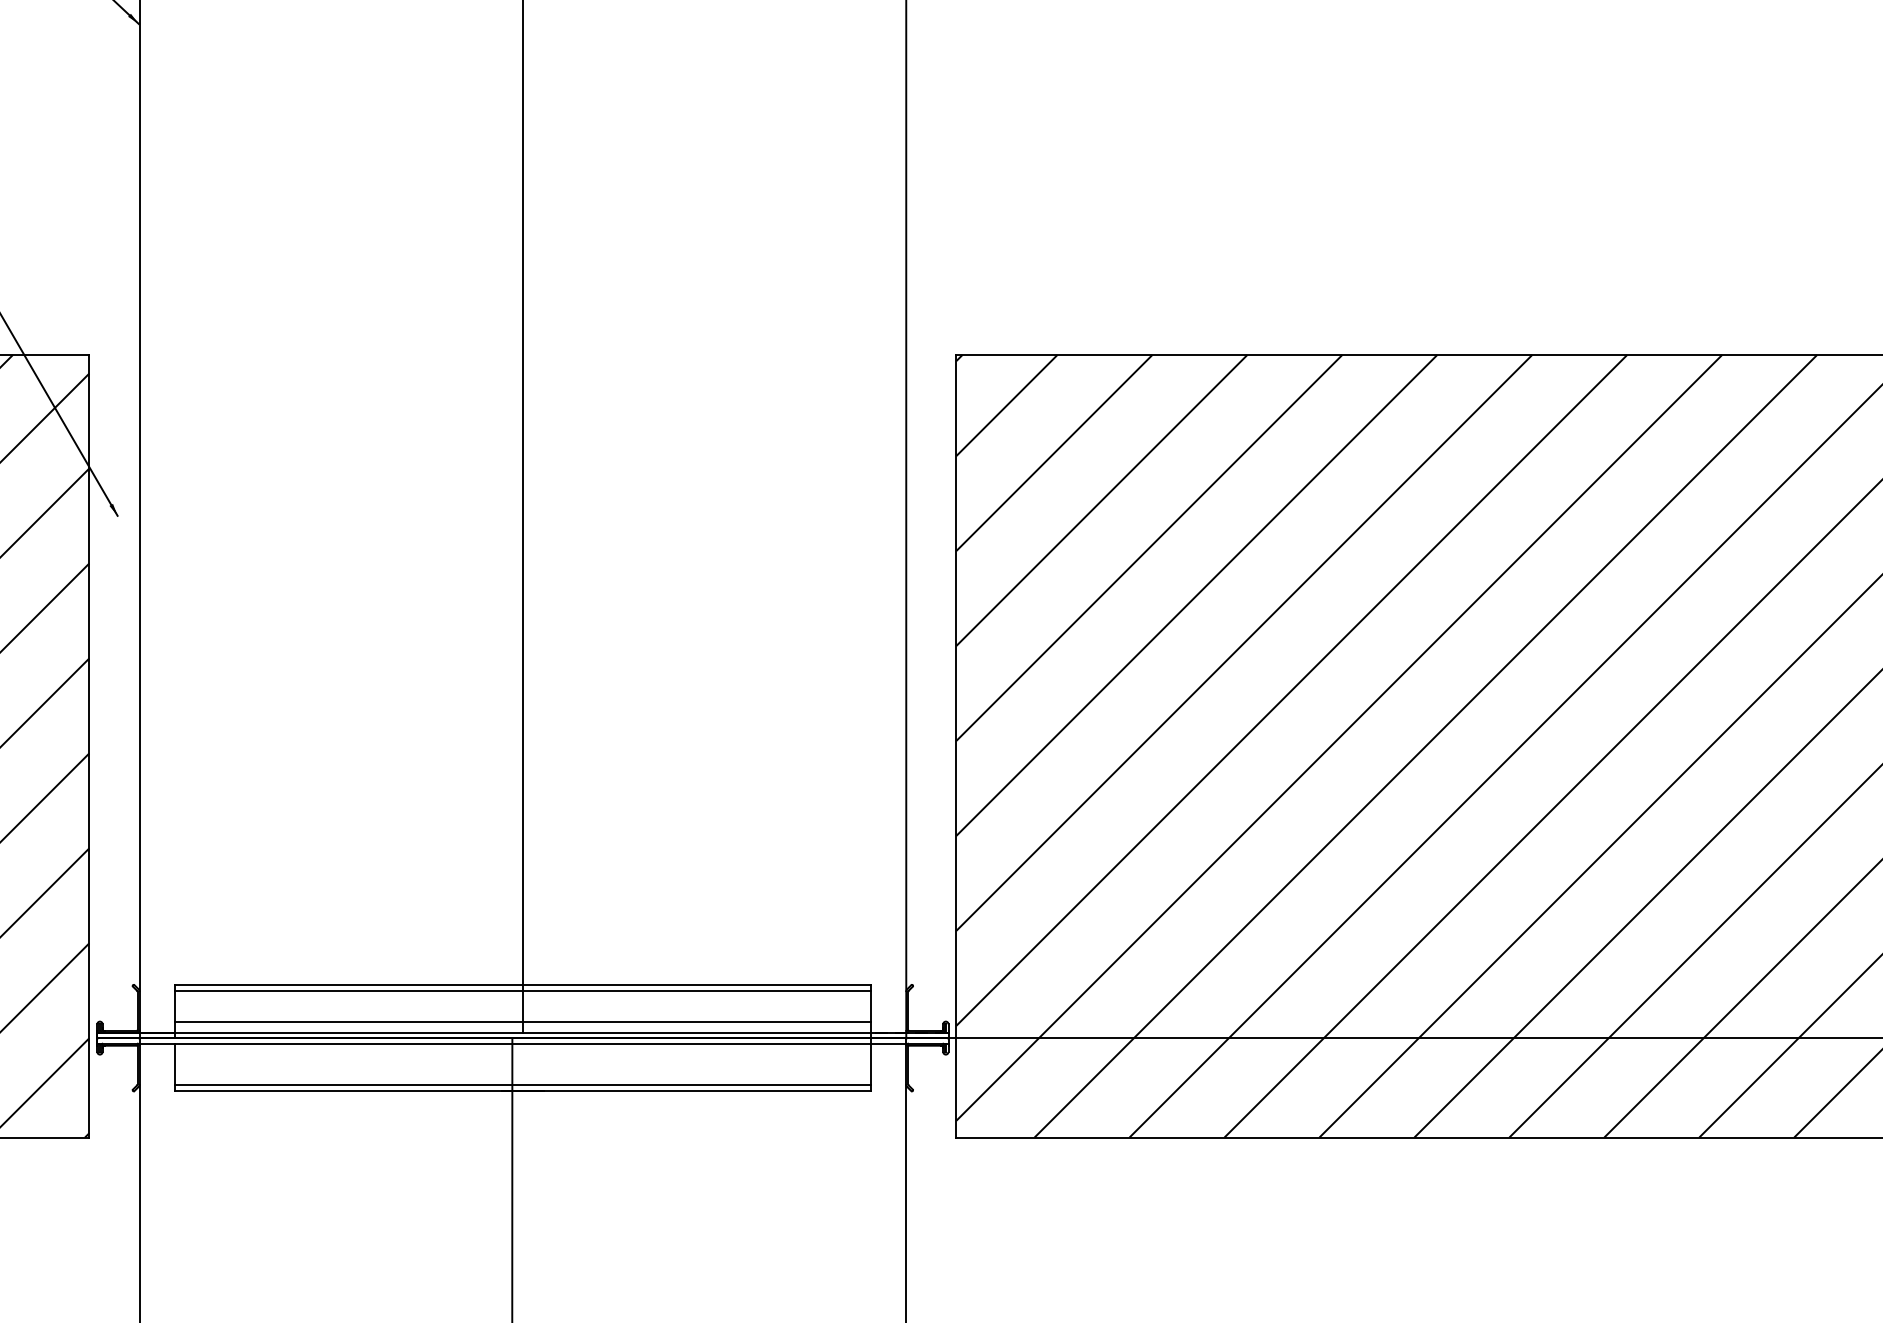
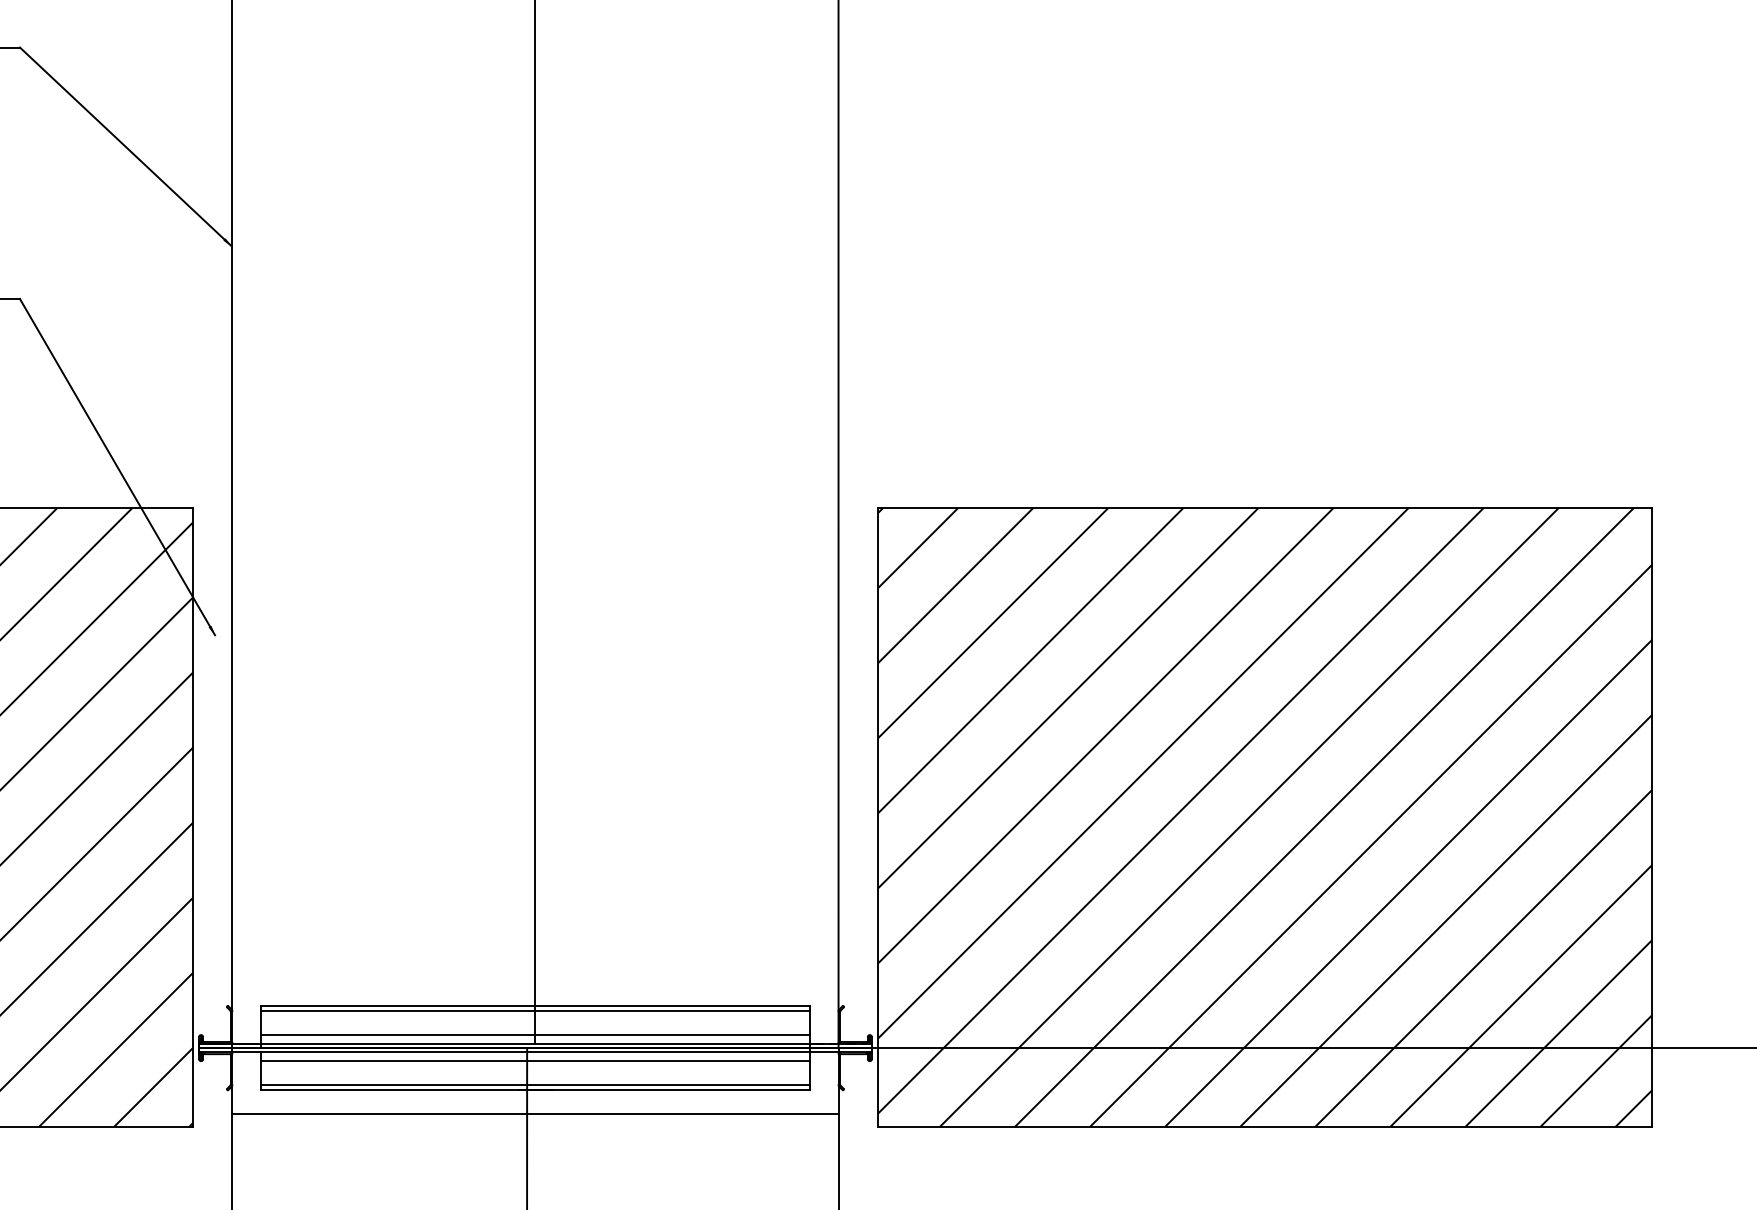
line: (522, 1055) -> (535, 1061), added
line: (522, 1122) -> (535, 1114), added

